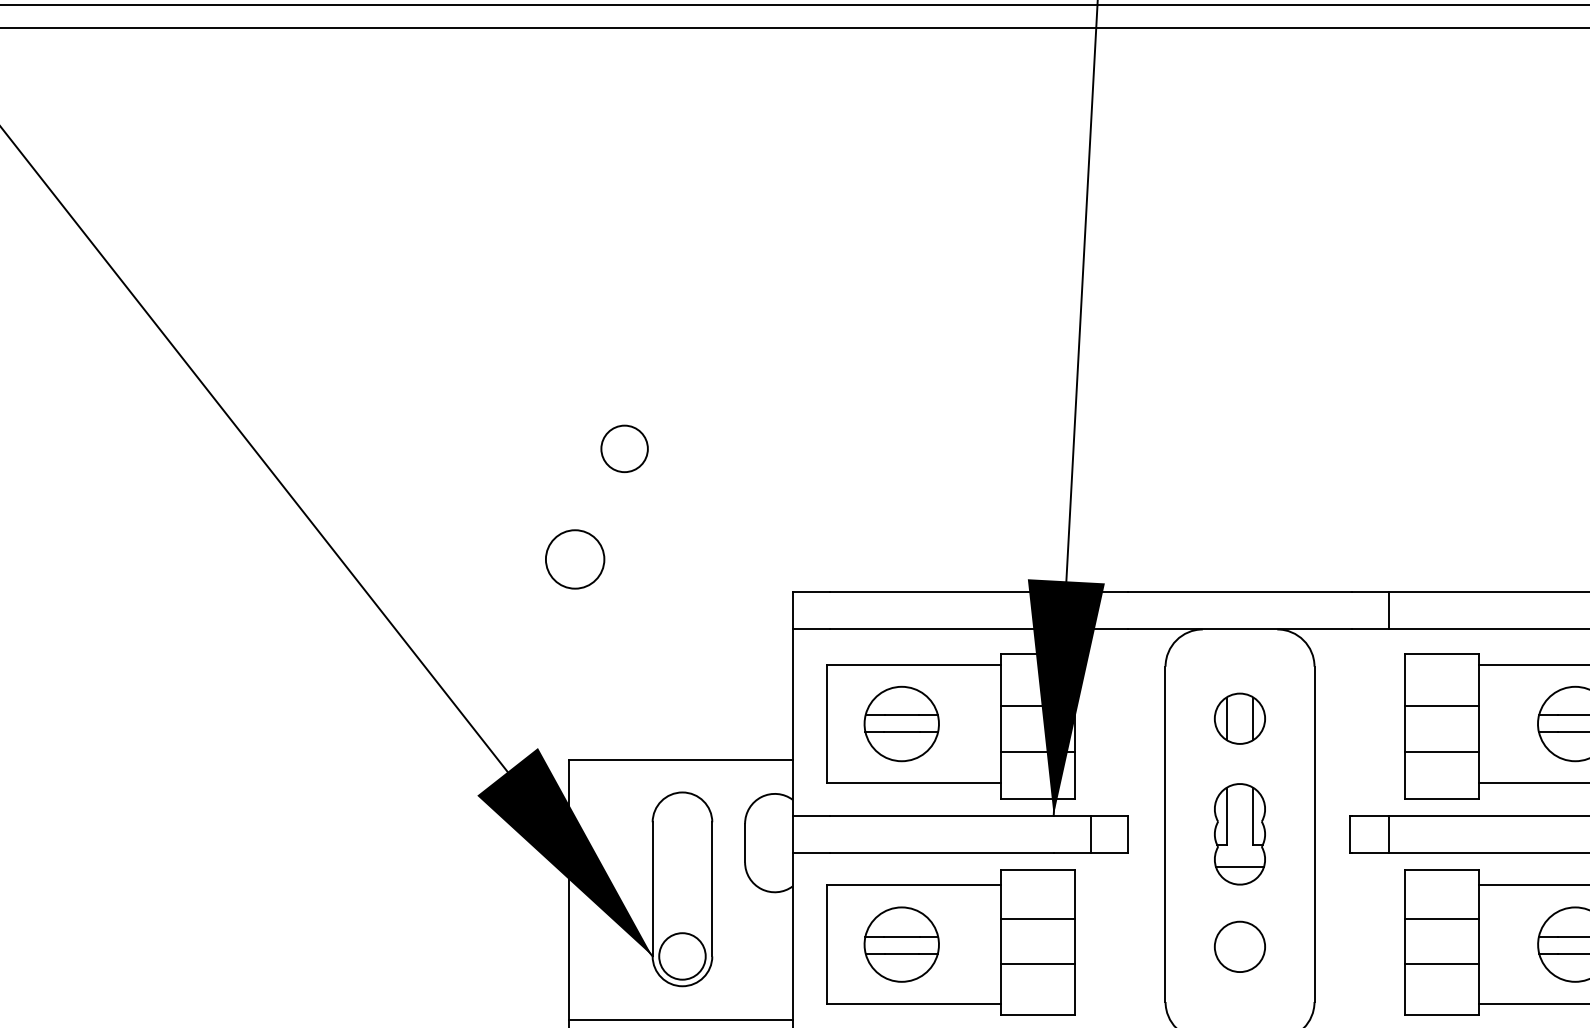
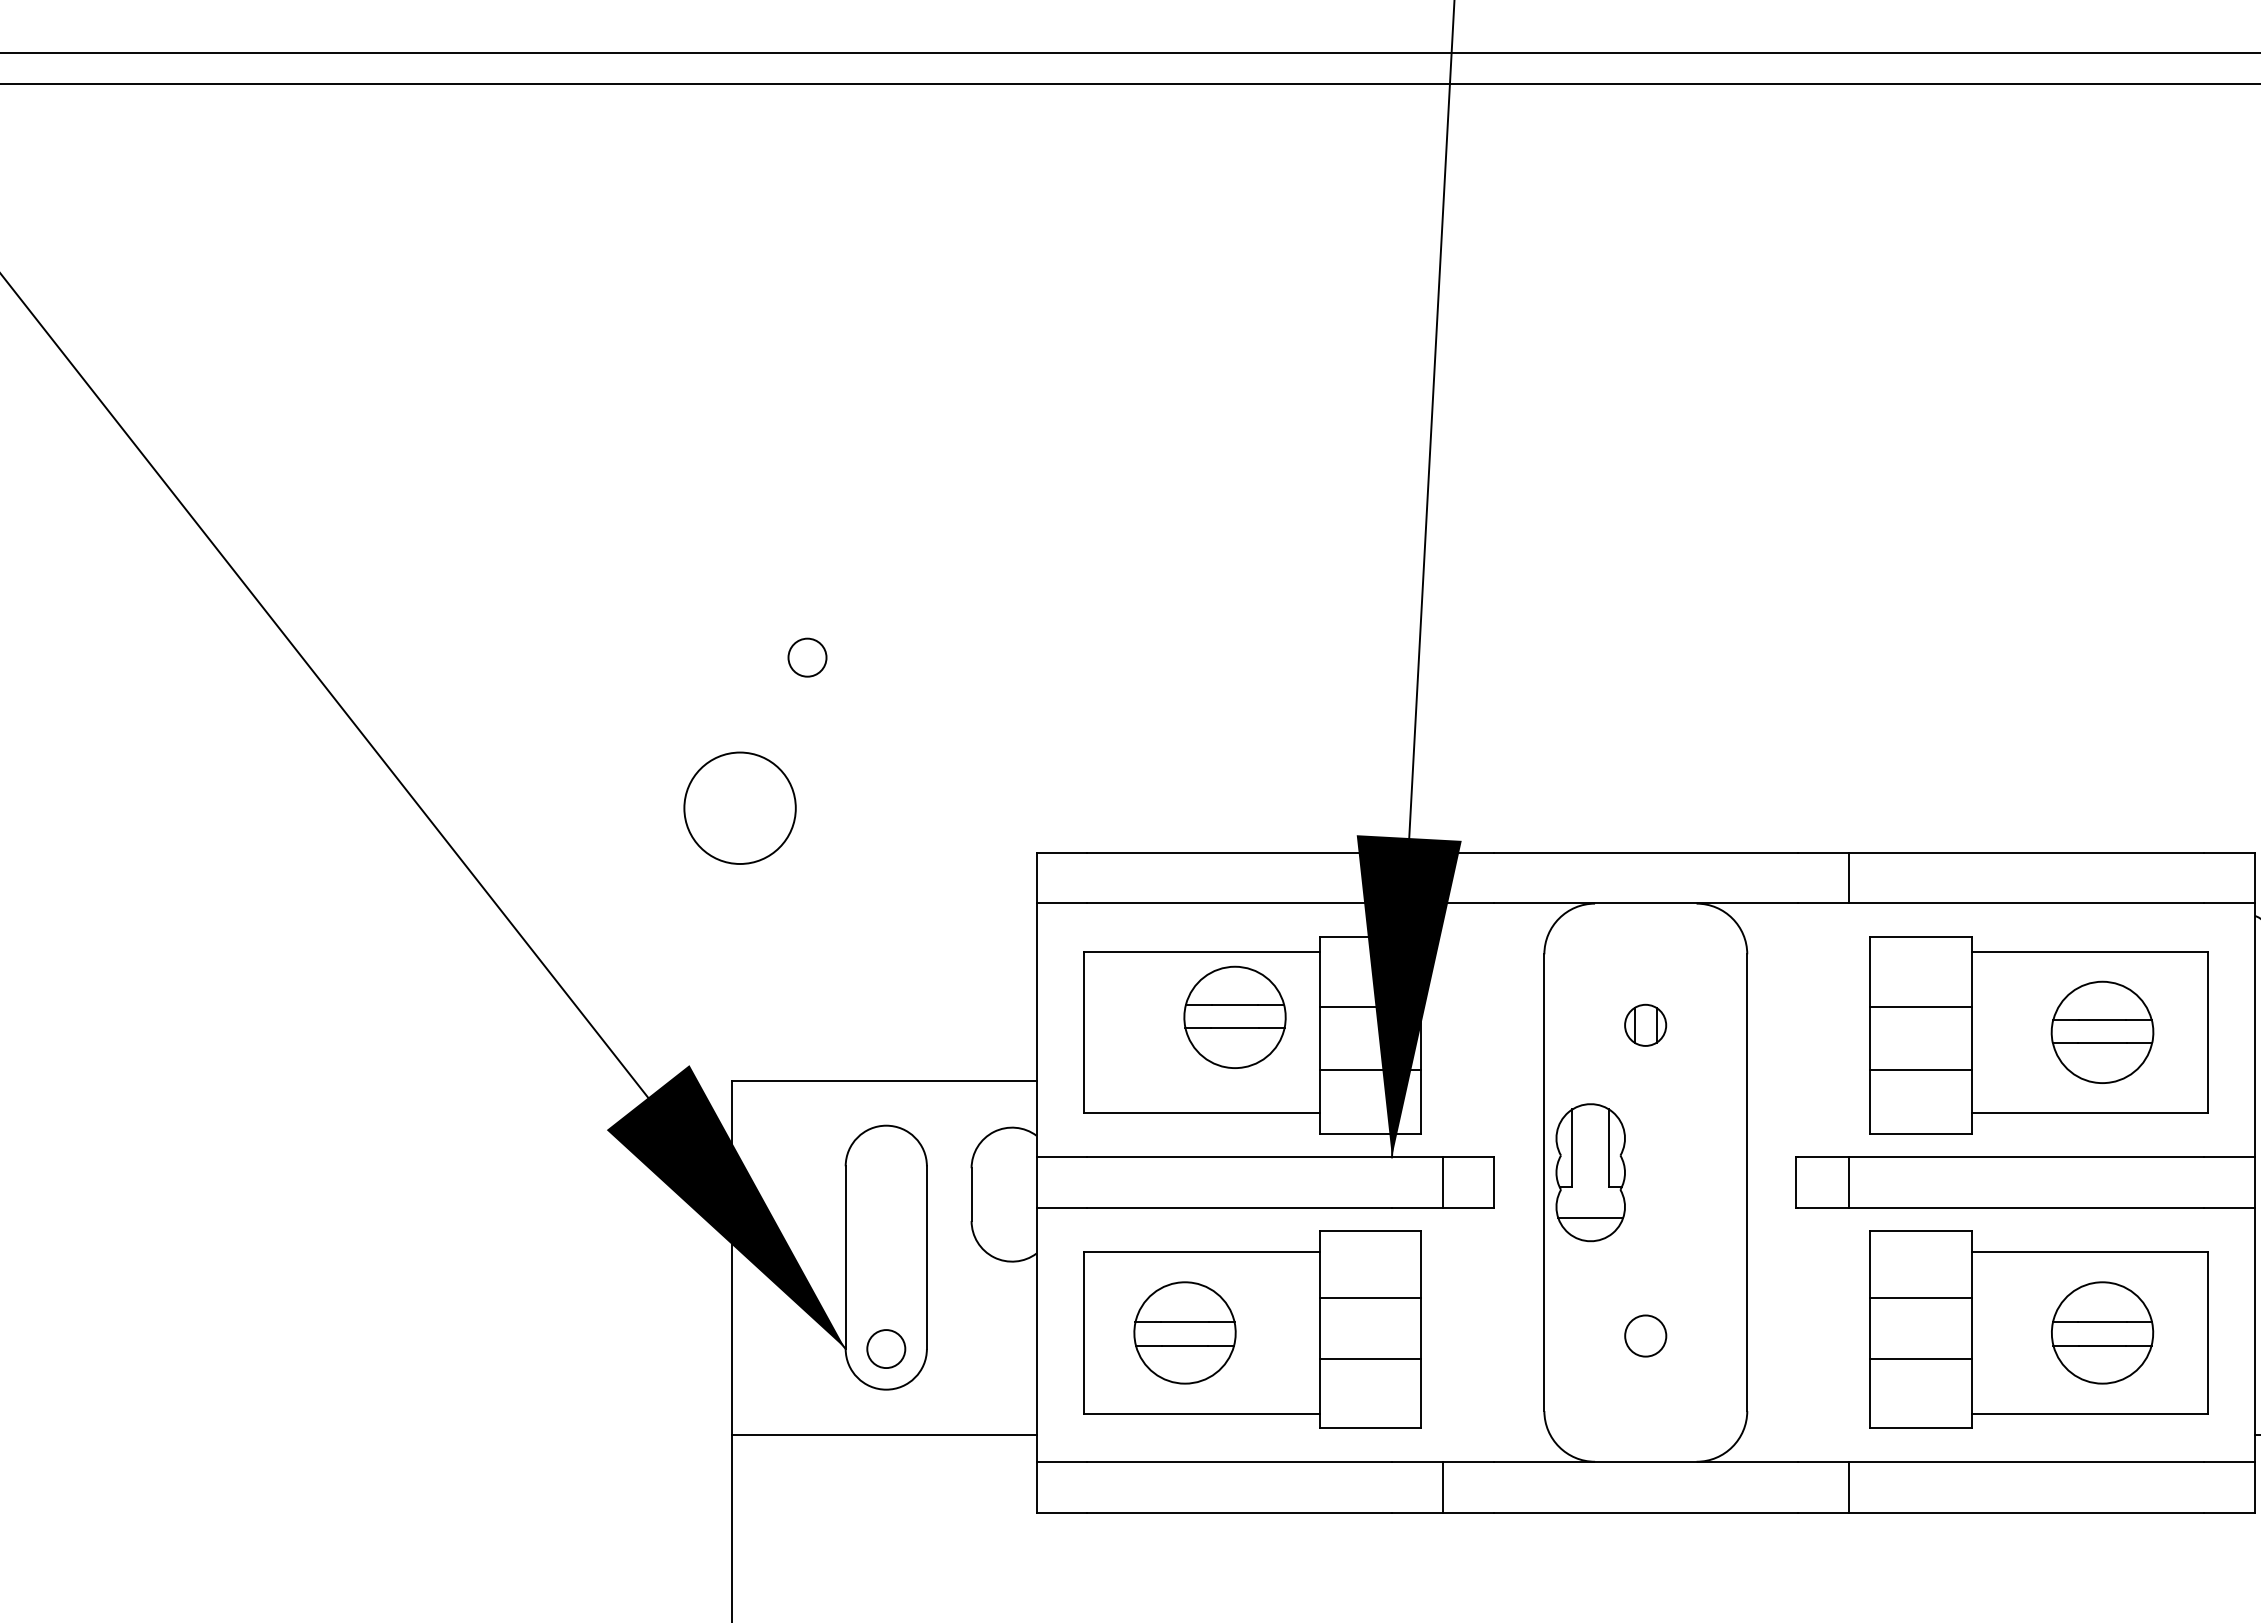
circle: (624, 448) -> (807, 657), size x0.6
circle: (574, 559) -> (739, 808), size x1.4
part: (1239, 718) -> (1645, 1025), size x0.6
part: (901, 723) -> (1234, 1016), moved
part: (1239, 834) -> (1590, 1172), moved
circle: (1239, 946) -> (1645, 1335), size x0.6
circle: (681, 956) -> (885, 1348), size x0.6

